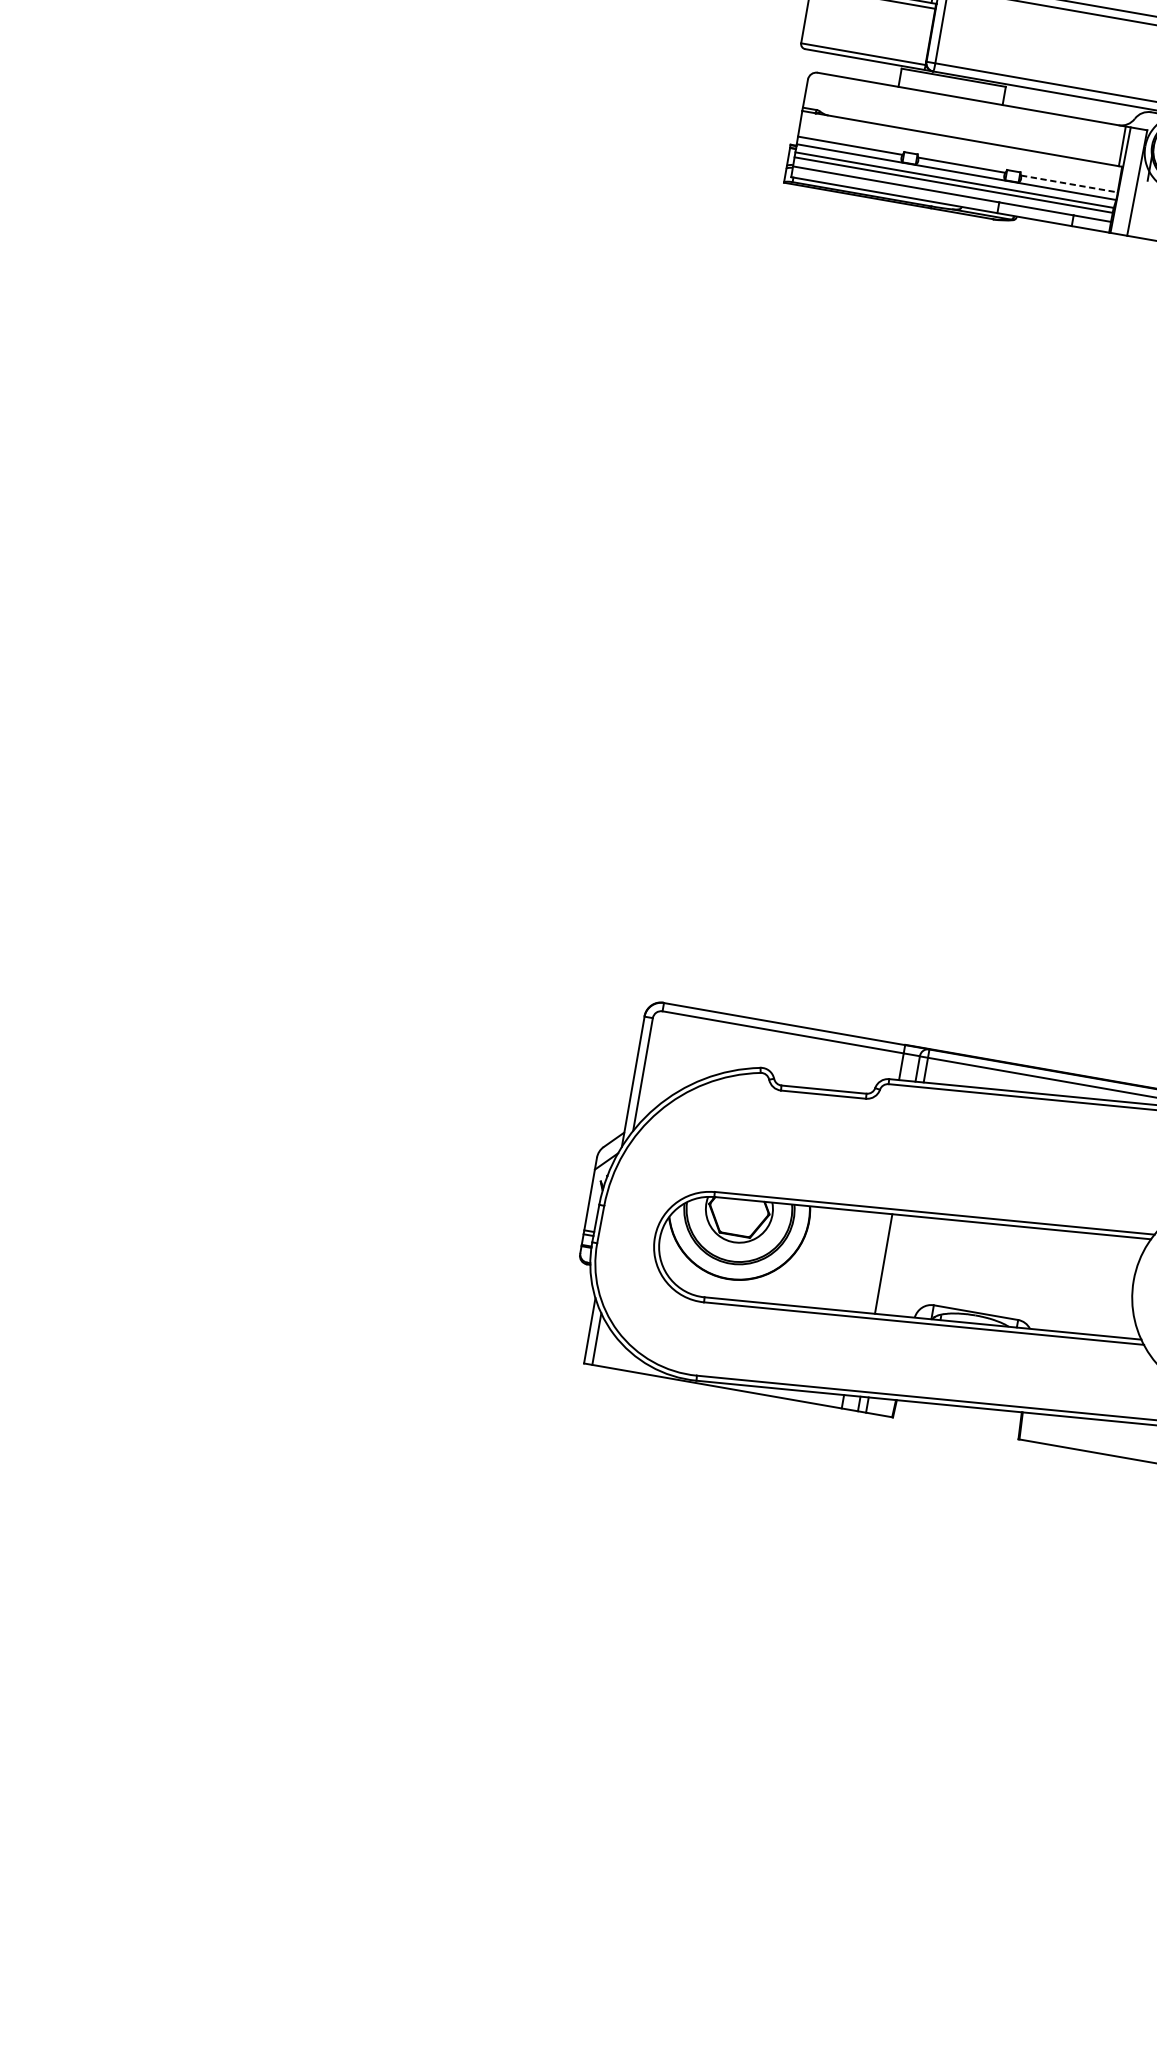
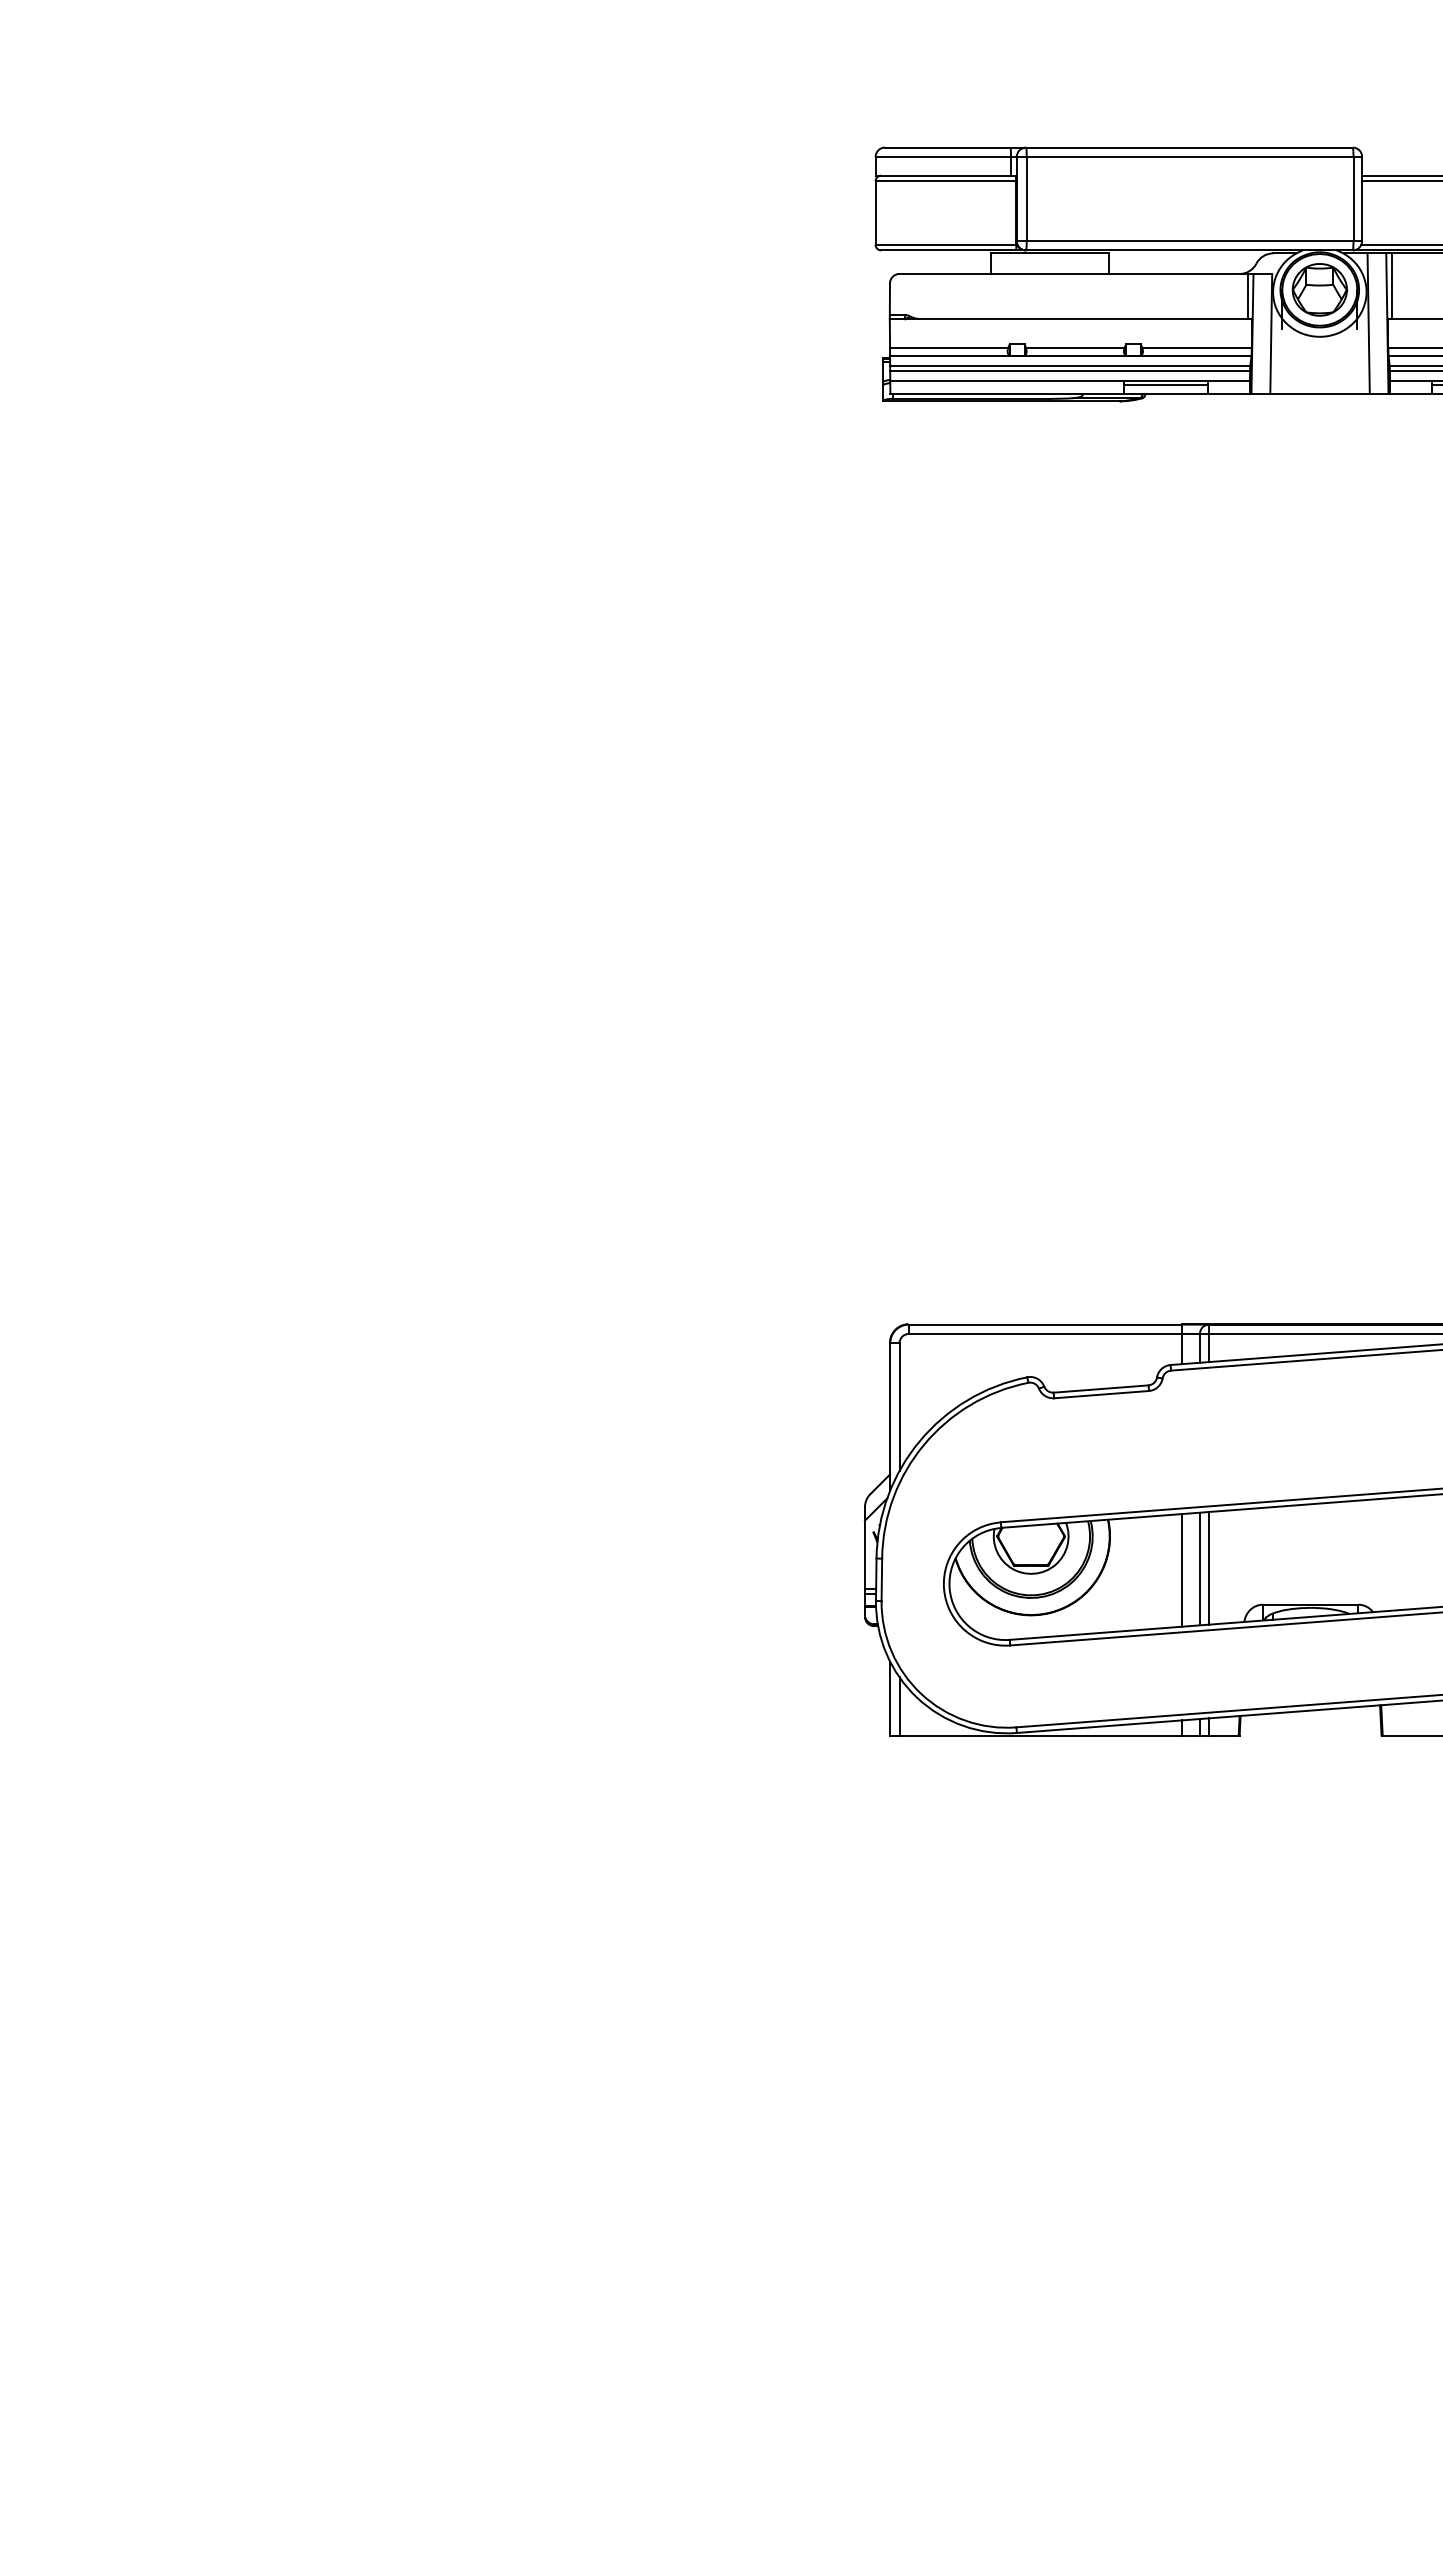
line: (1069, 183) -> (1196, 347), dashed -> solid
line: (1035, 212) -> (1165, 385), added
line: (867, 1262) -> (1181, 1570), added
line: (892, 1265) -> (1209, 1568), added

